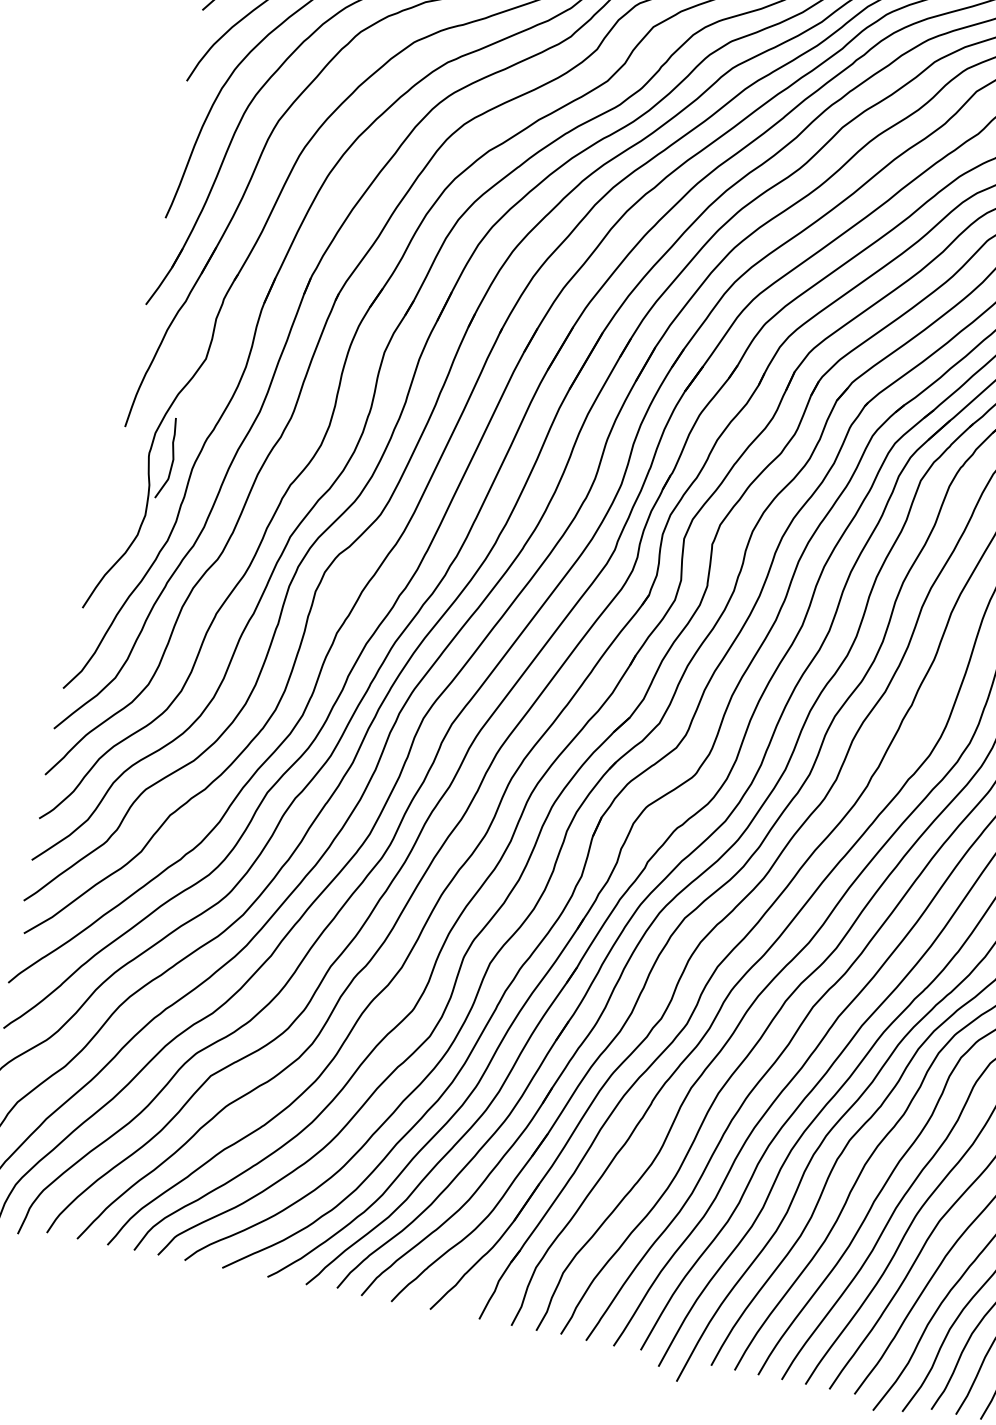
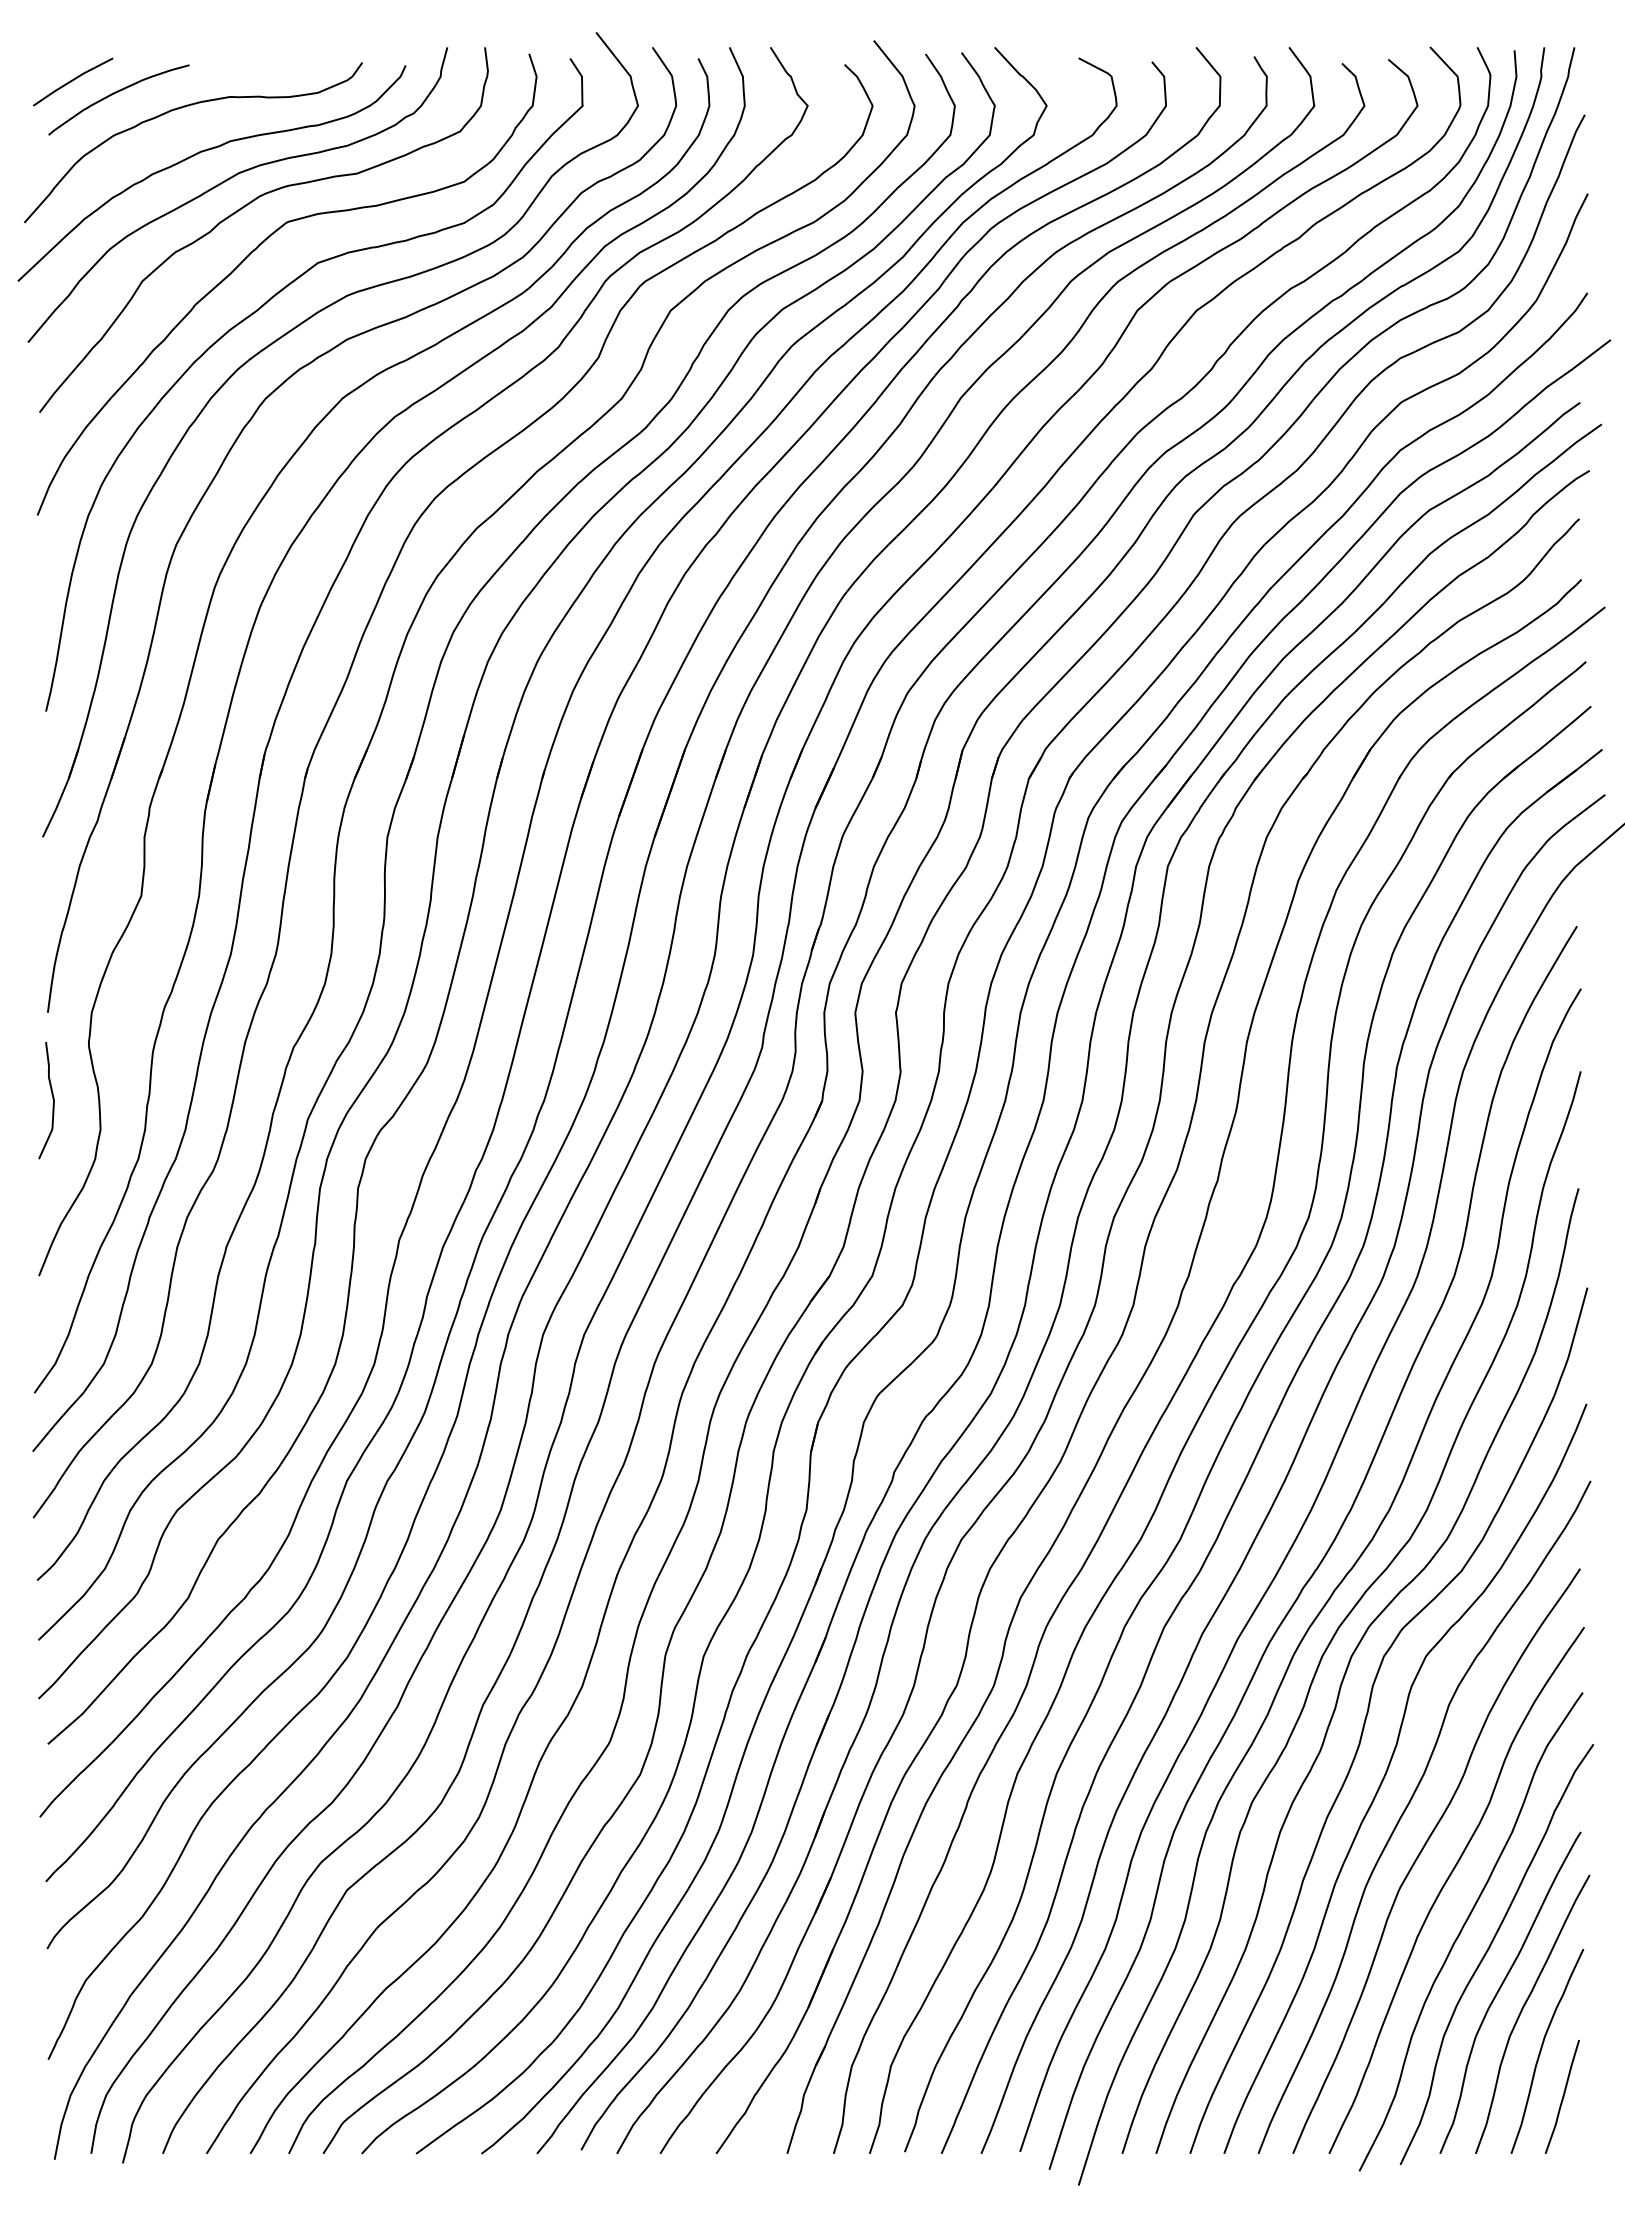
curve: (172, 458) -> (52, 1099), moved

